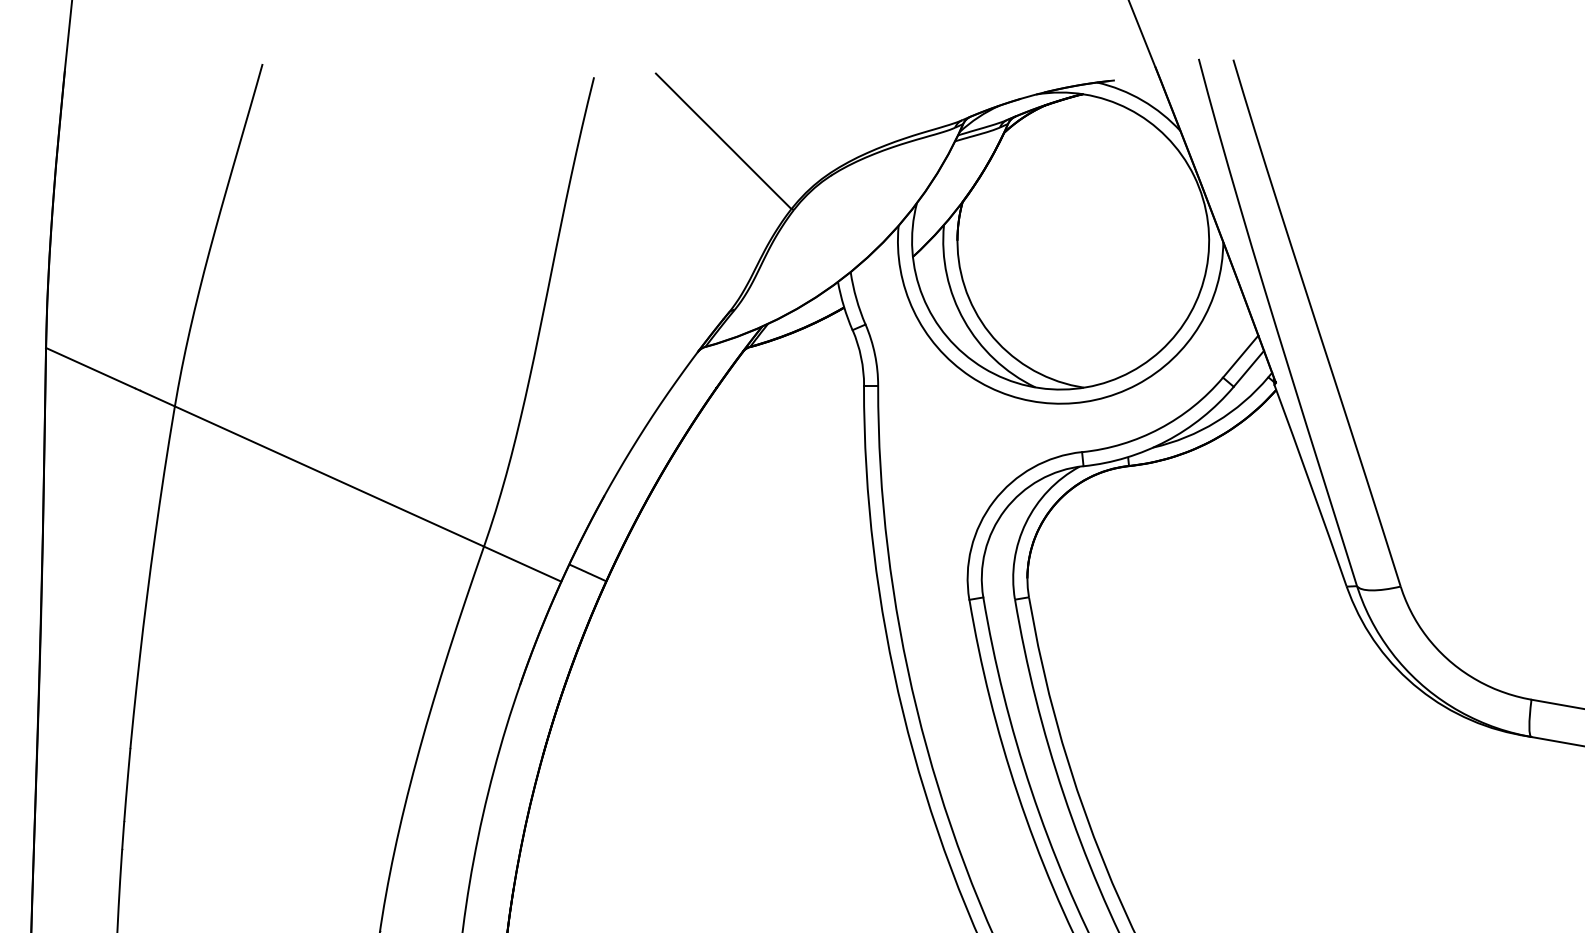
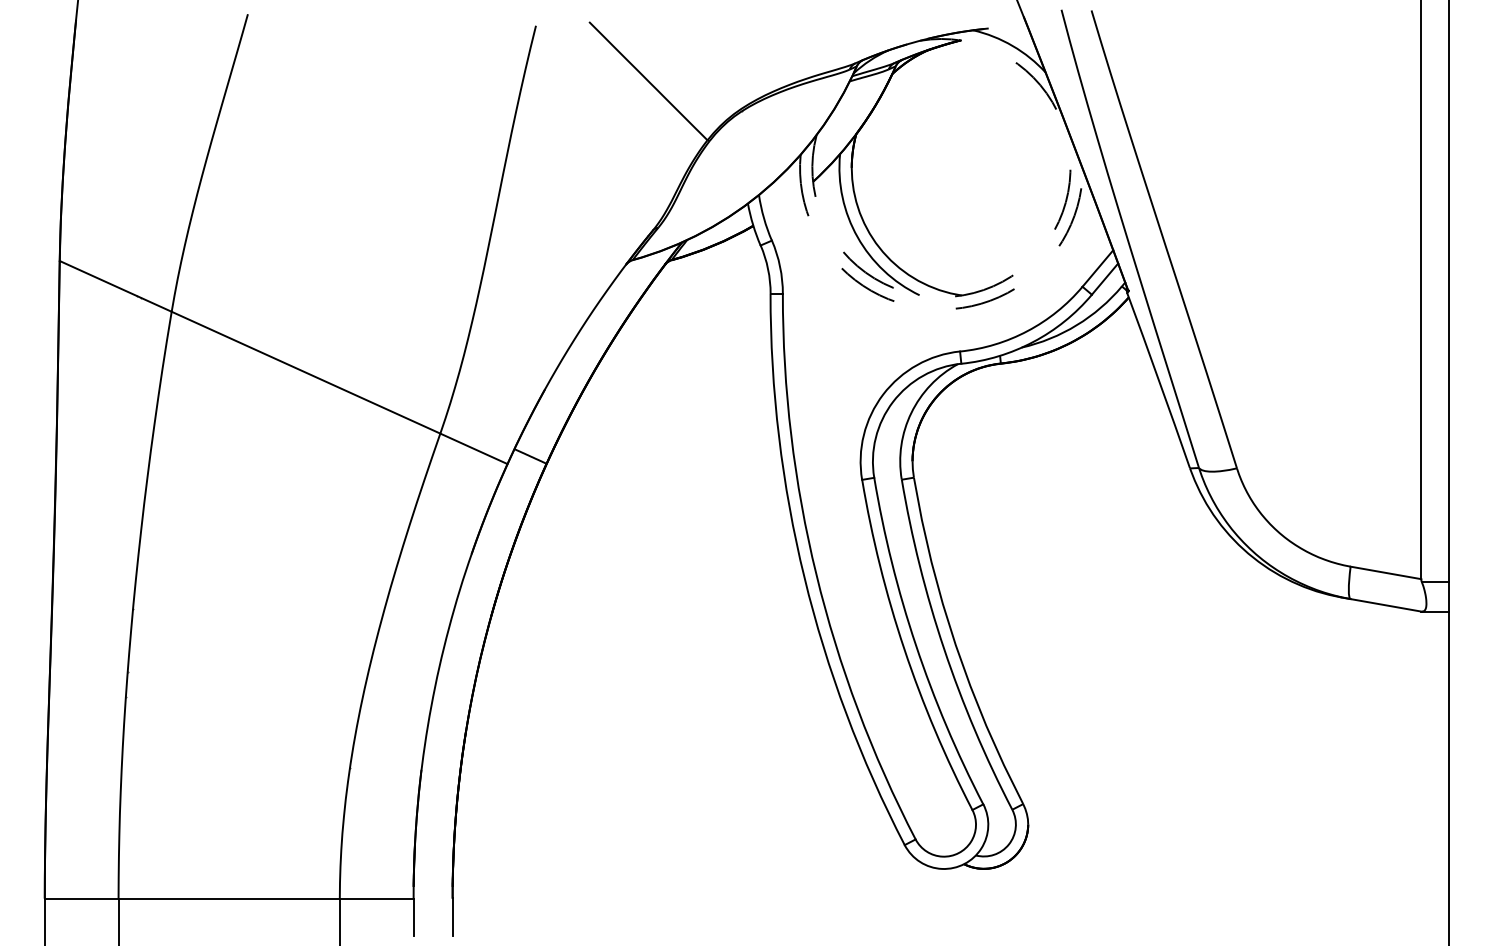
arc: (1160, 350) -> (1028, 263), solid -> dashed
arc: (1052, 403) -> (934, 309), solid -> dashed

